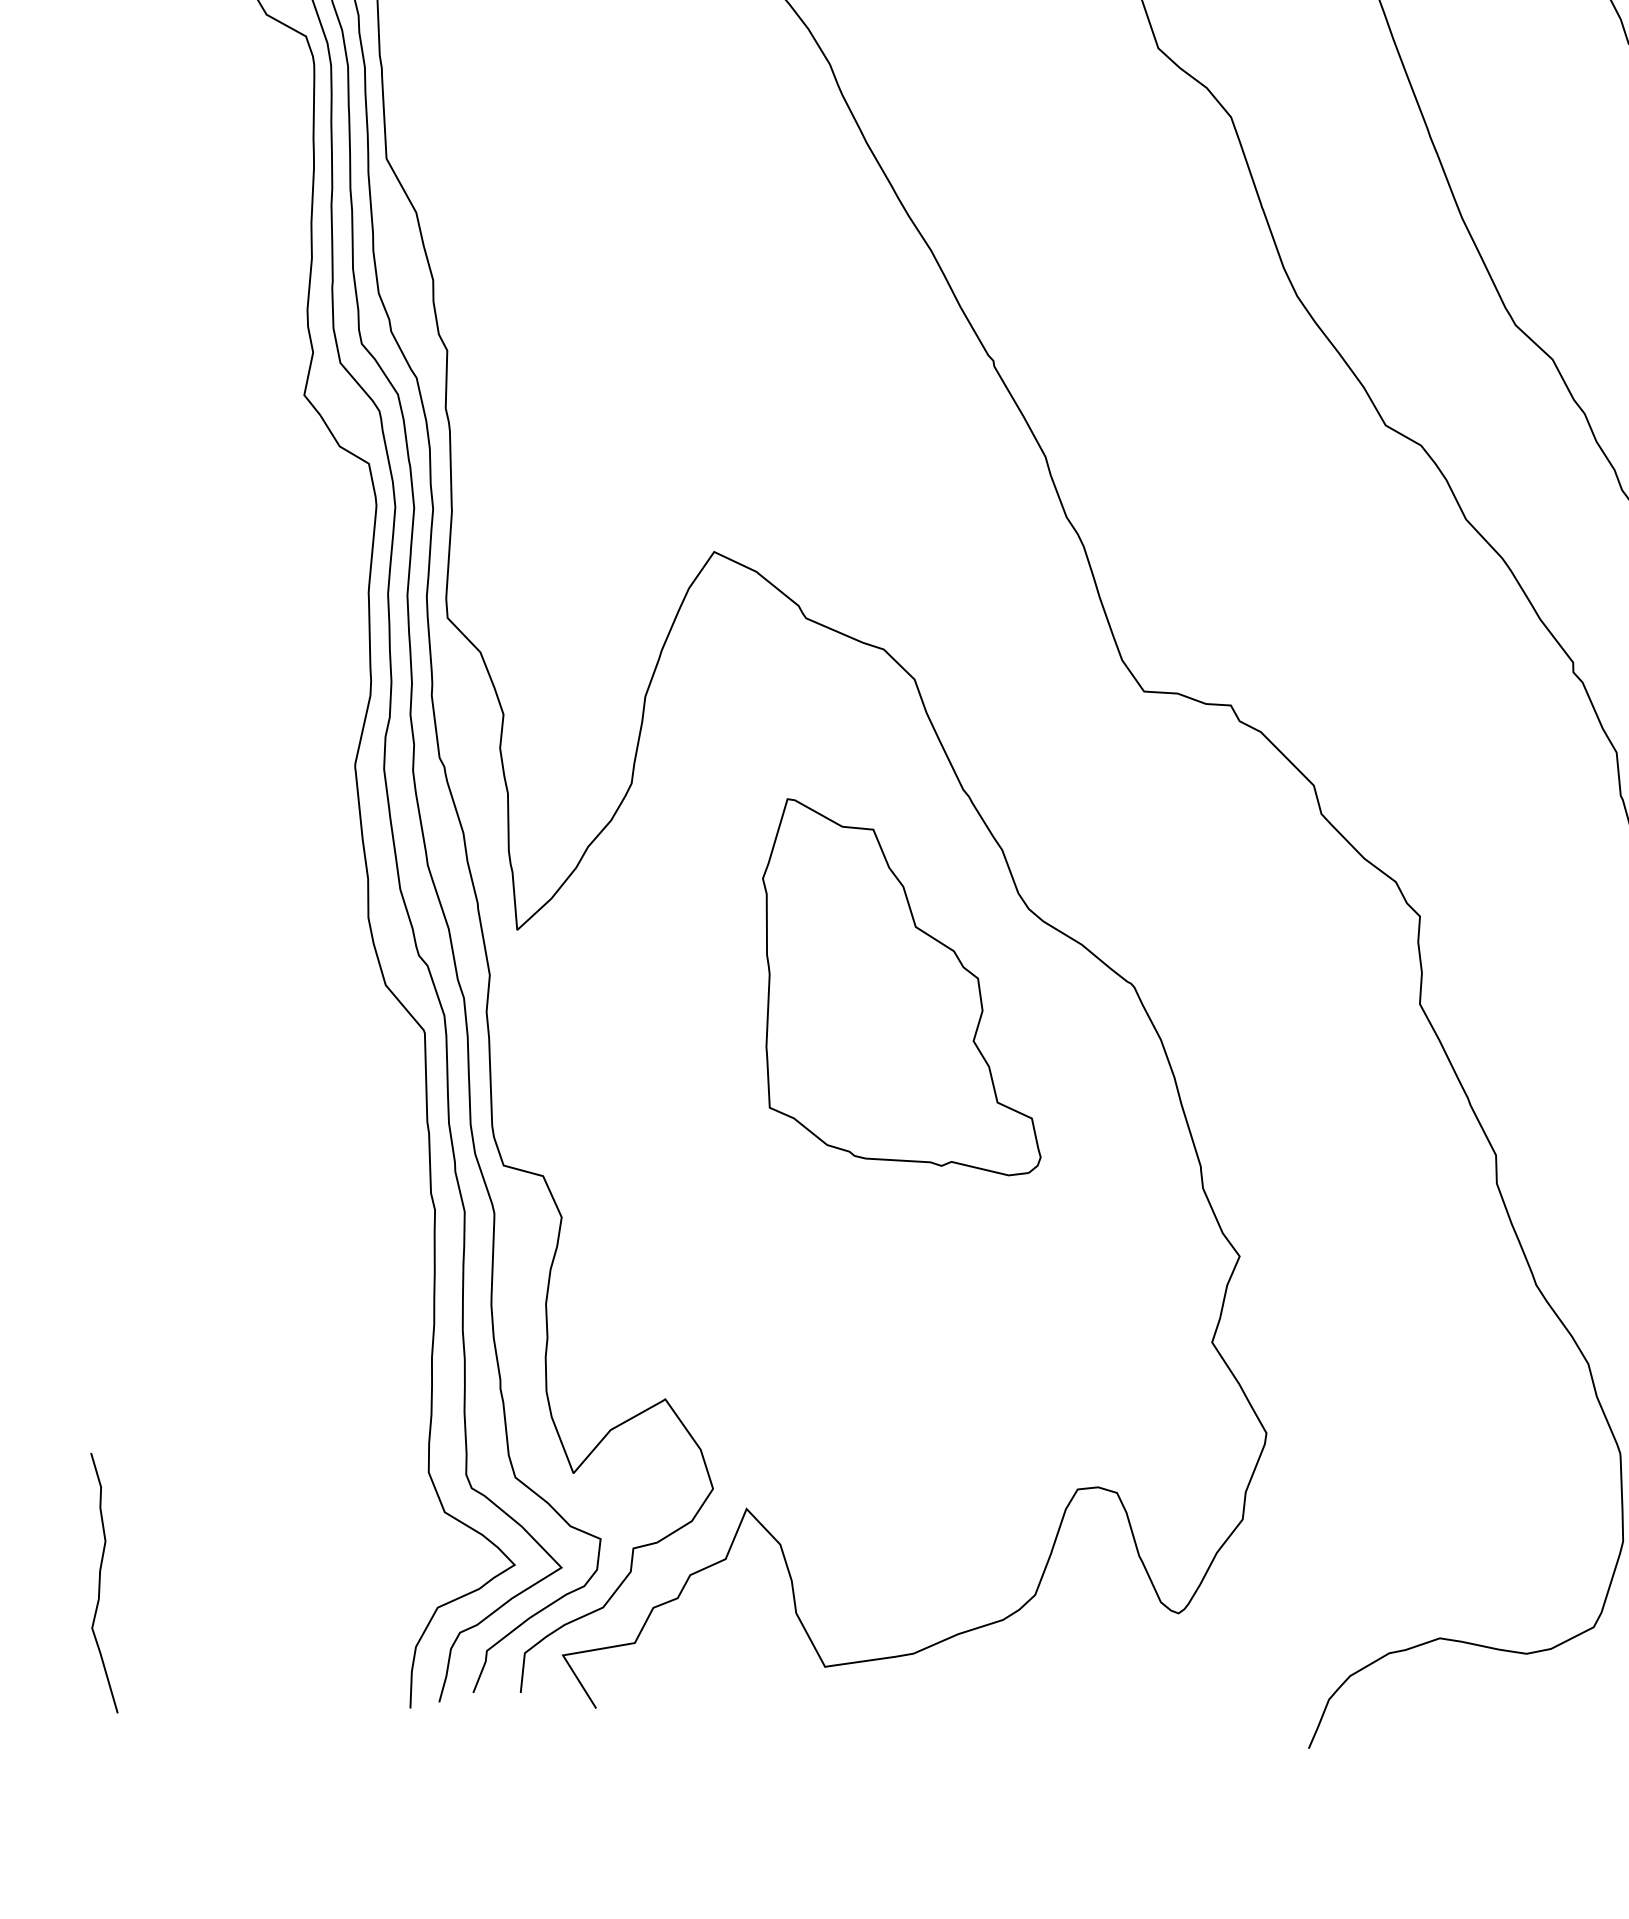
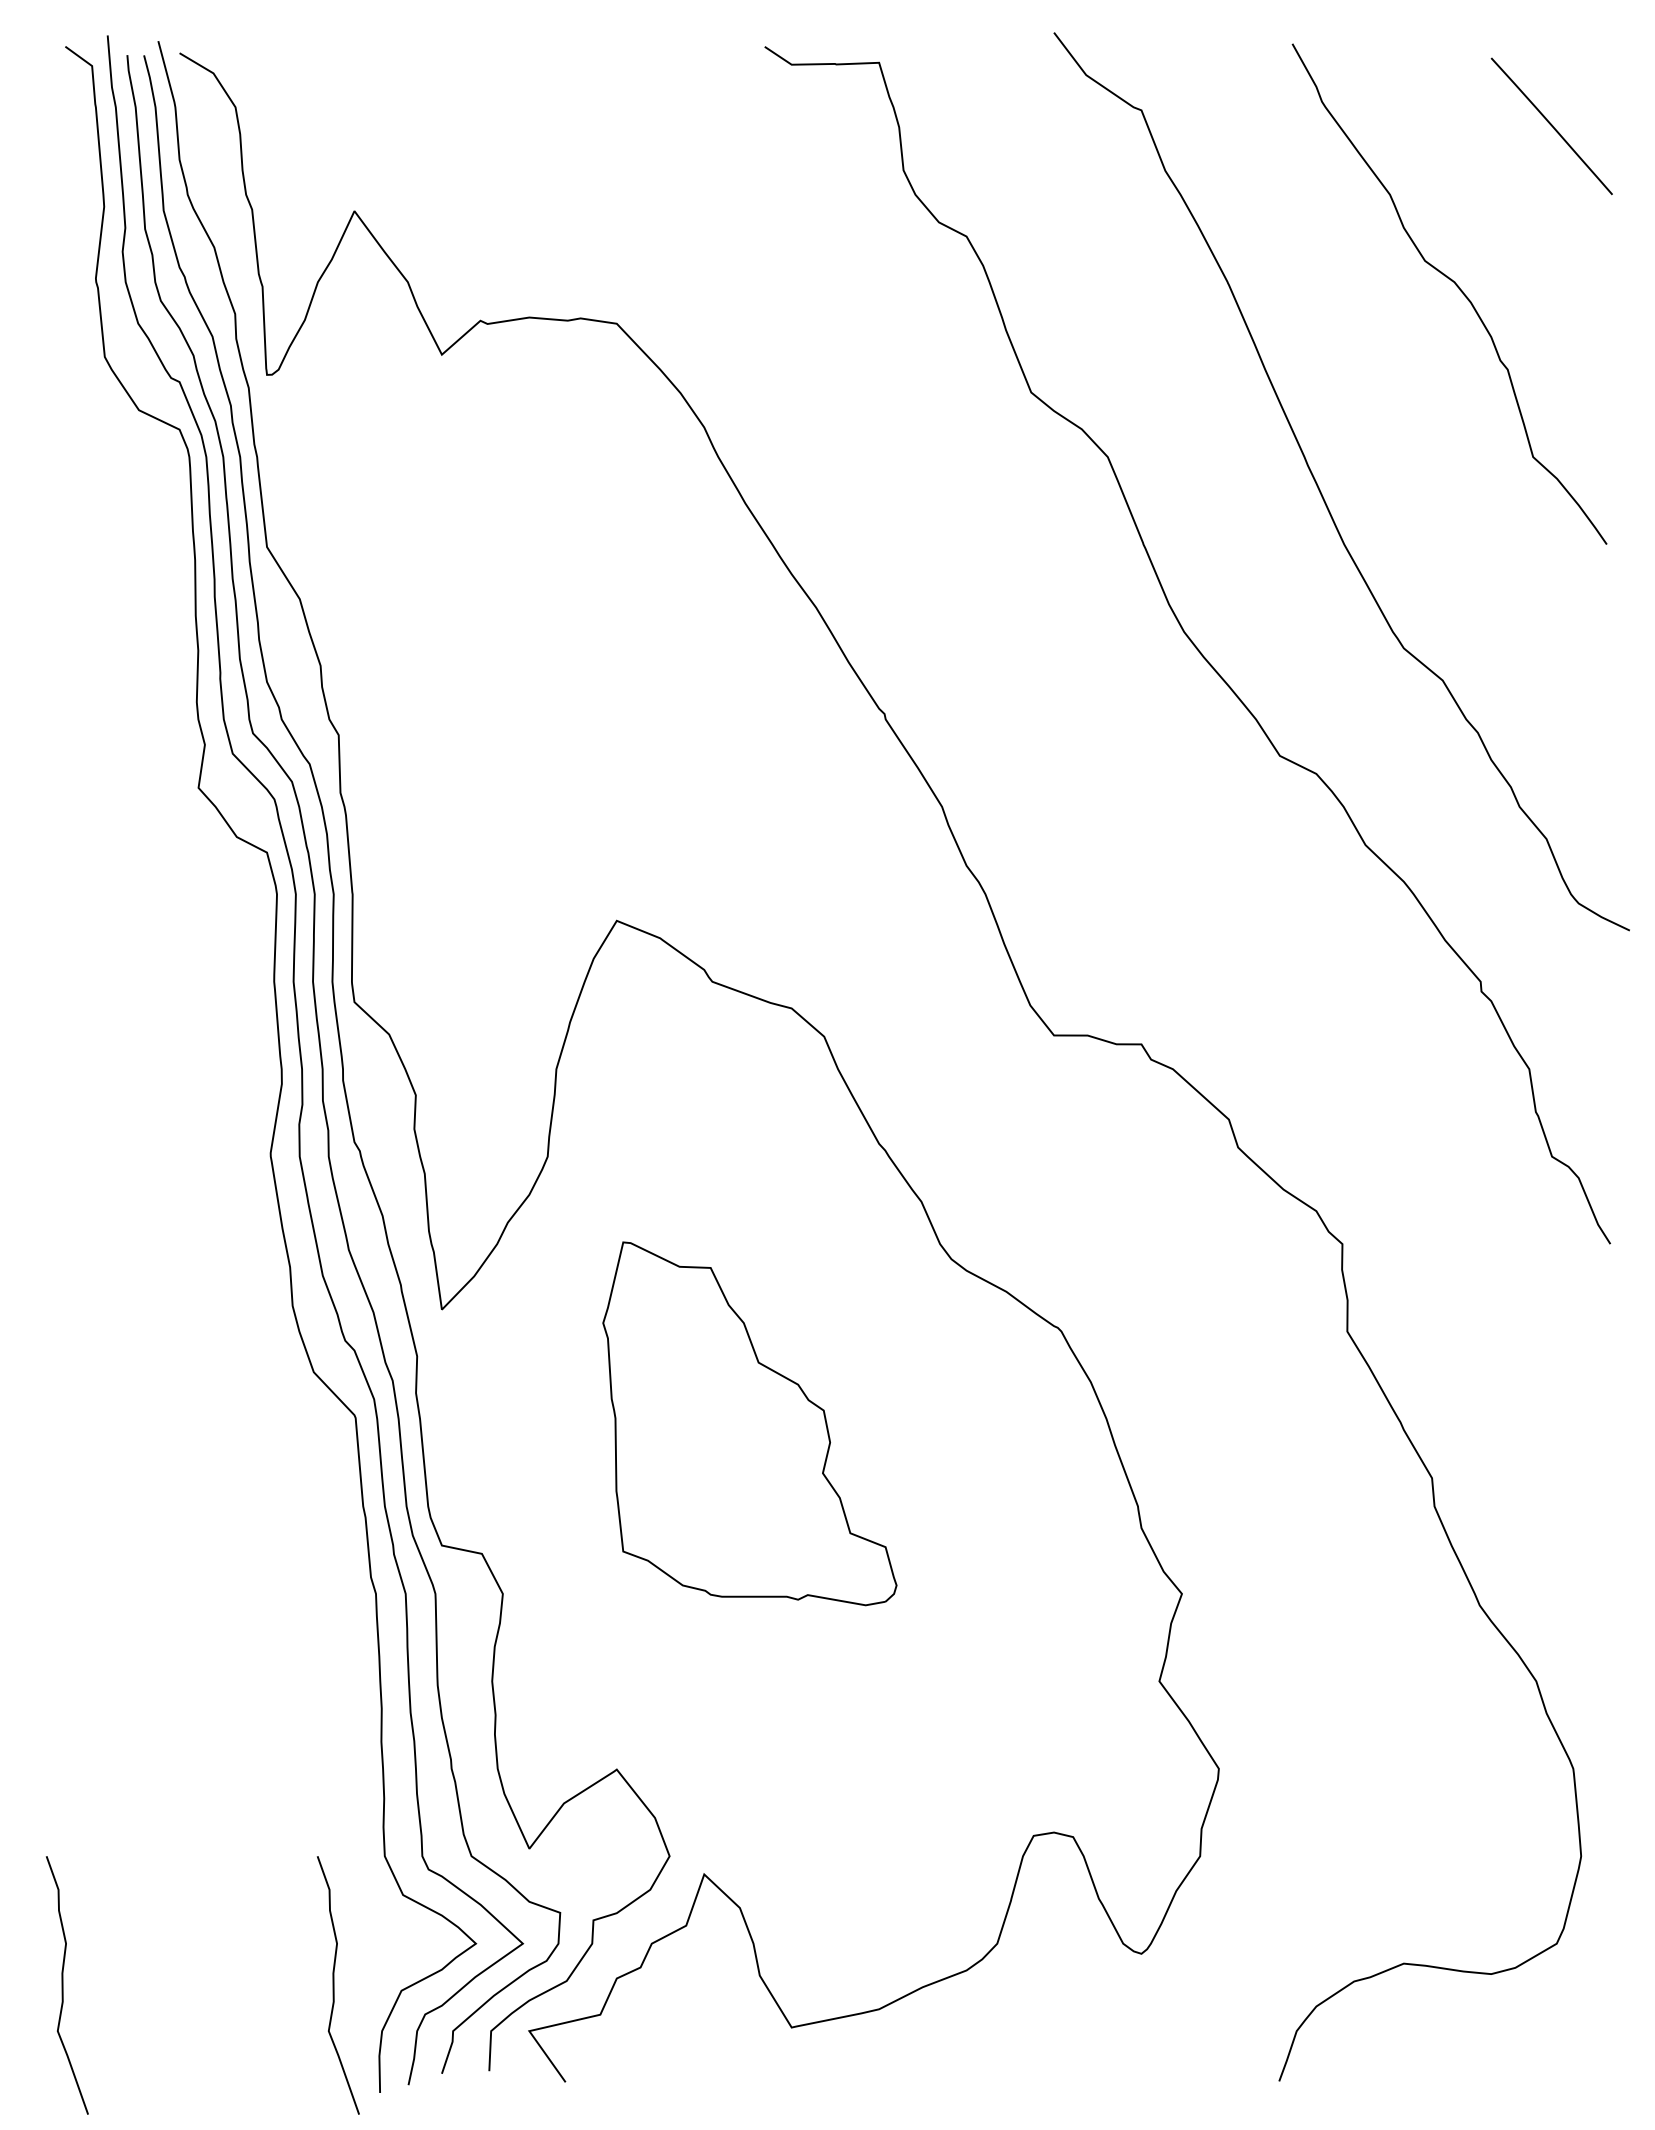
part: (903, 987) -> (749, 1423), moved
curve: (371, 1598) -> (334, 1985), added

